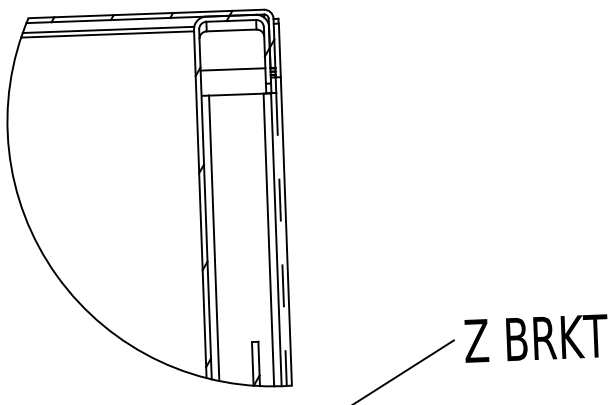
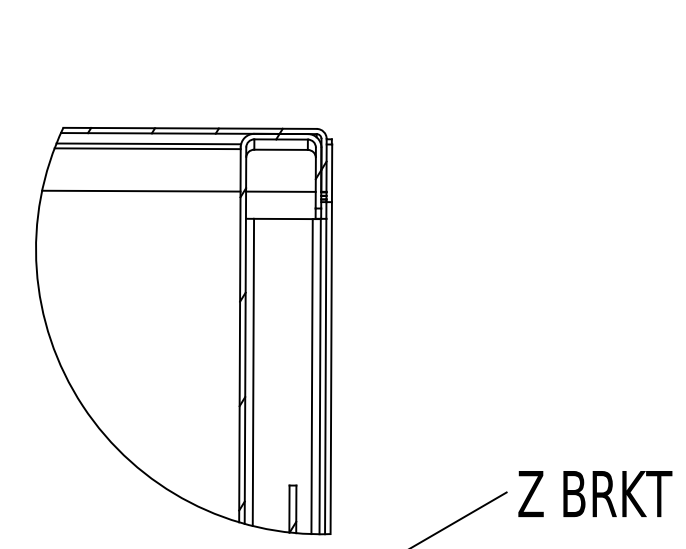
line: (103, 73) -> (141, 190), added
line: (281, 239) -> (325, 376), dashed -> solid

